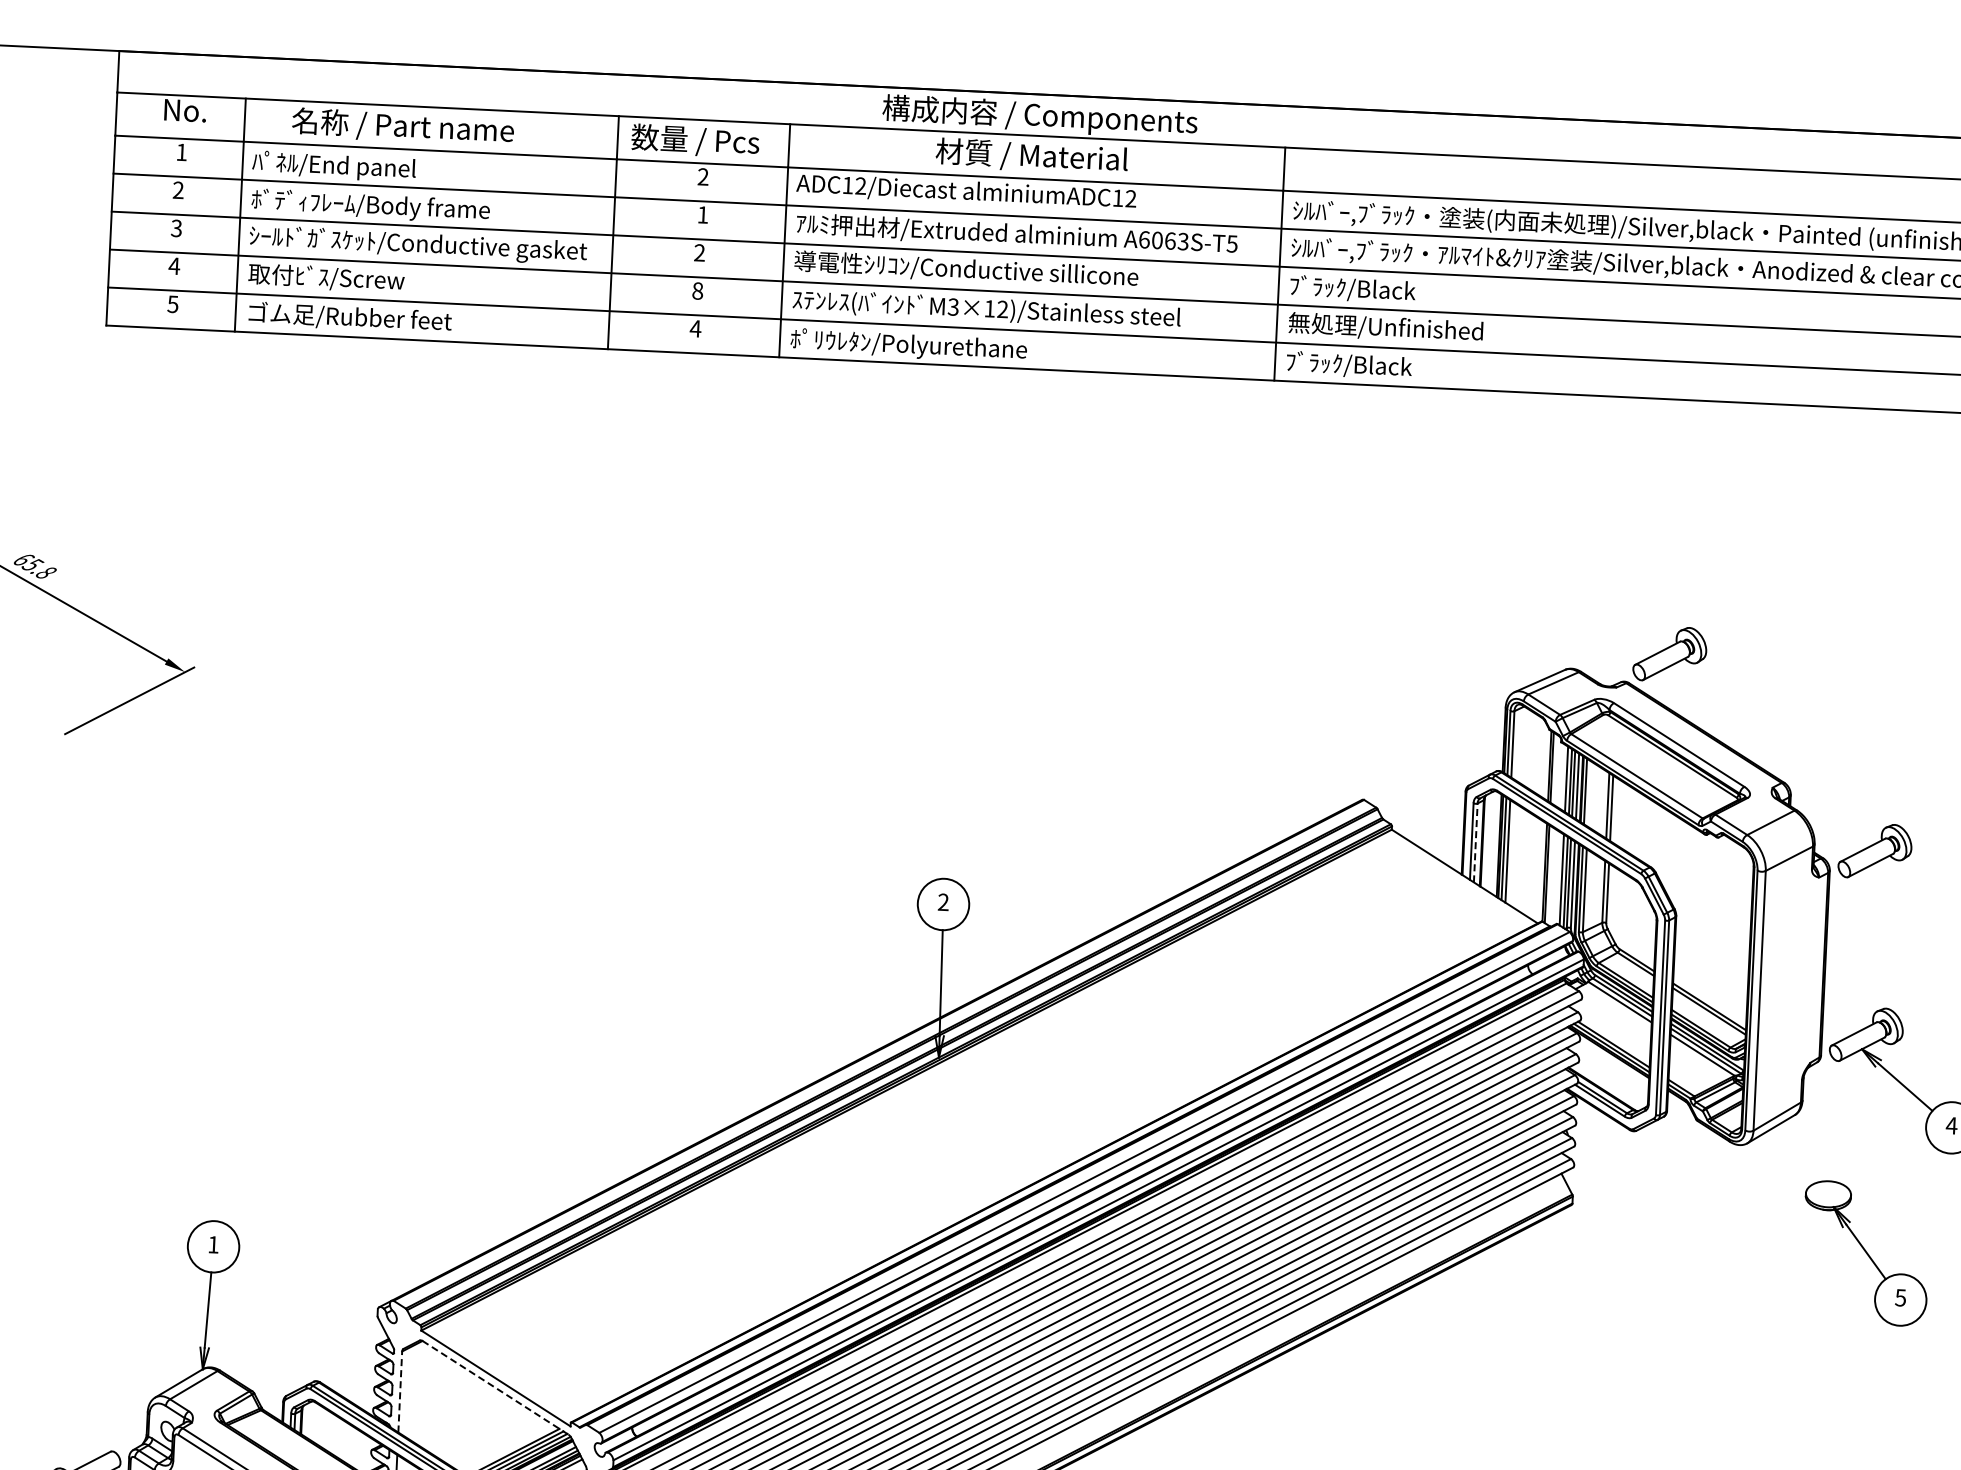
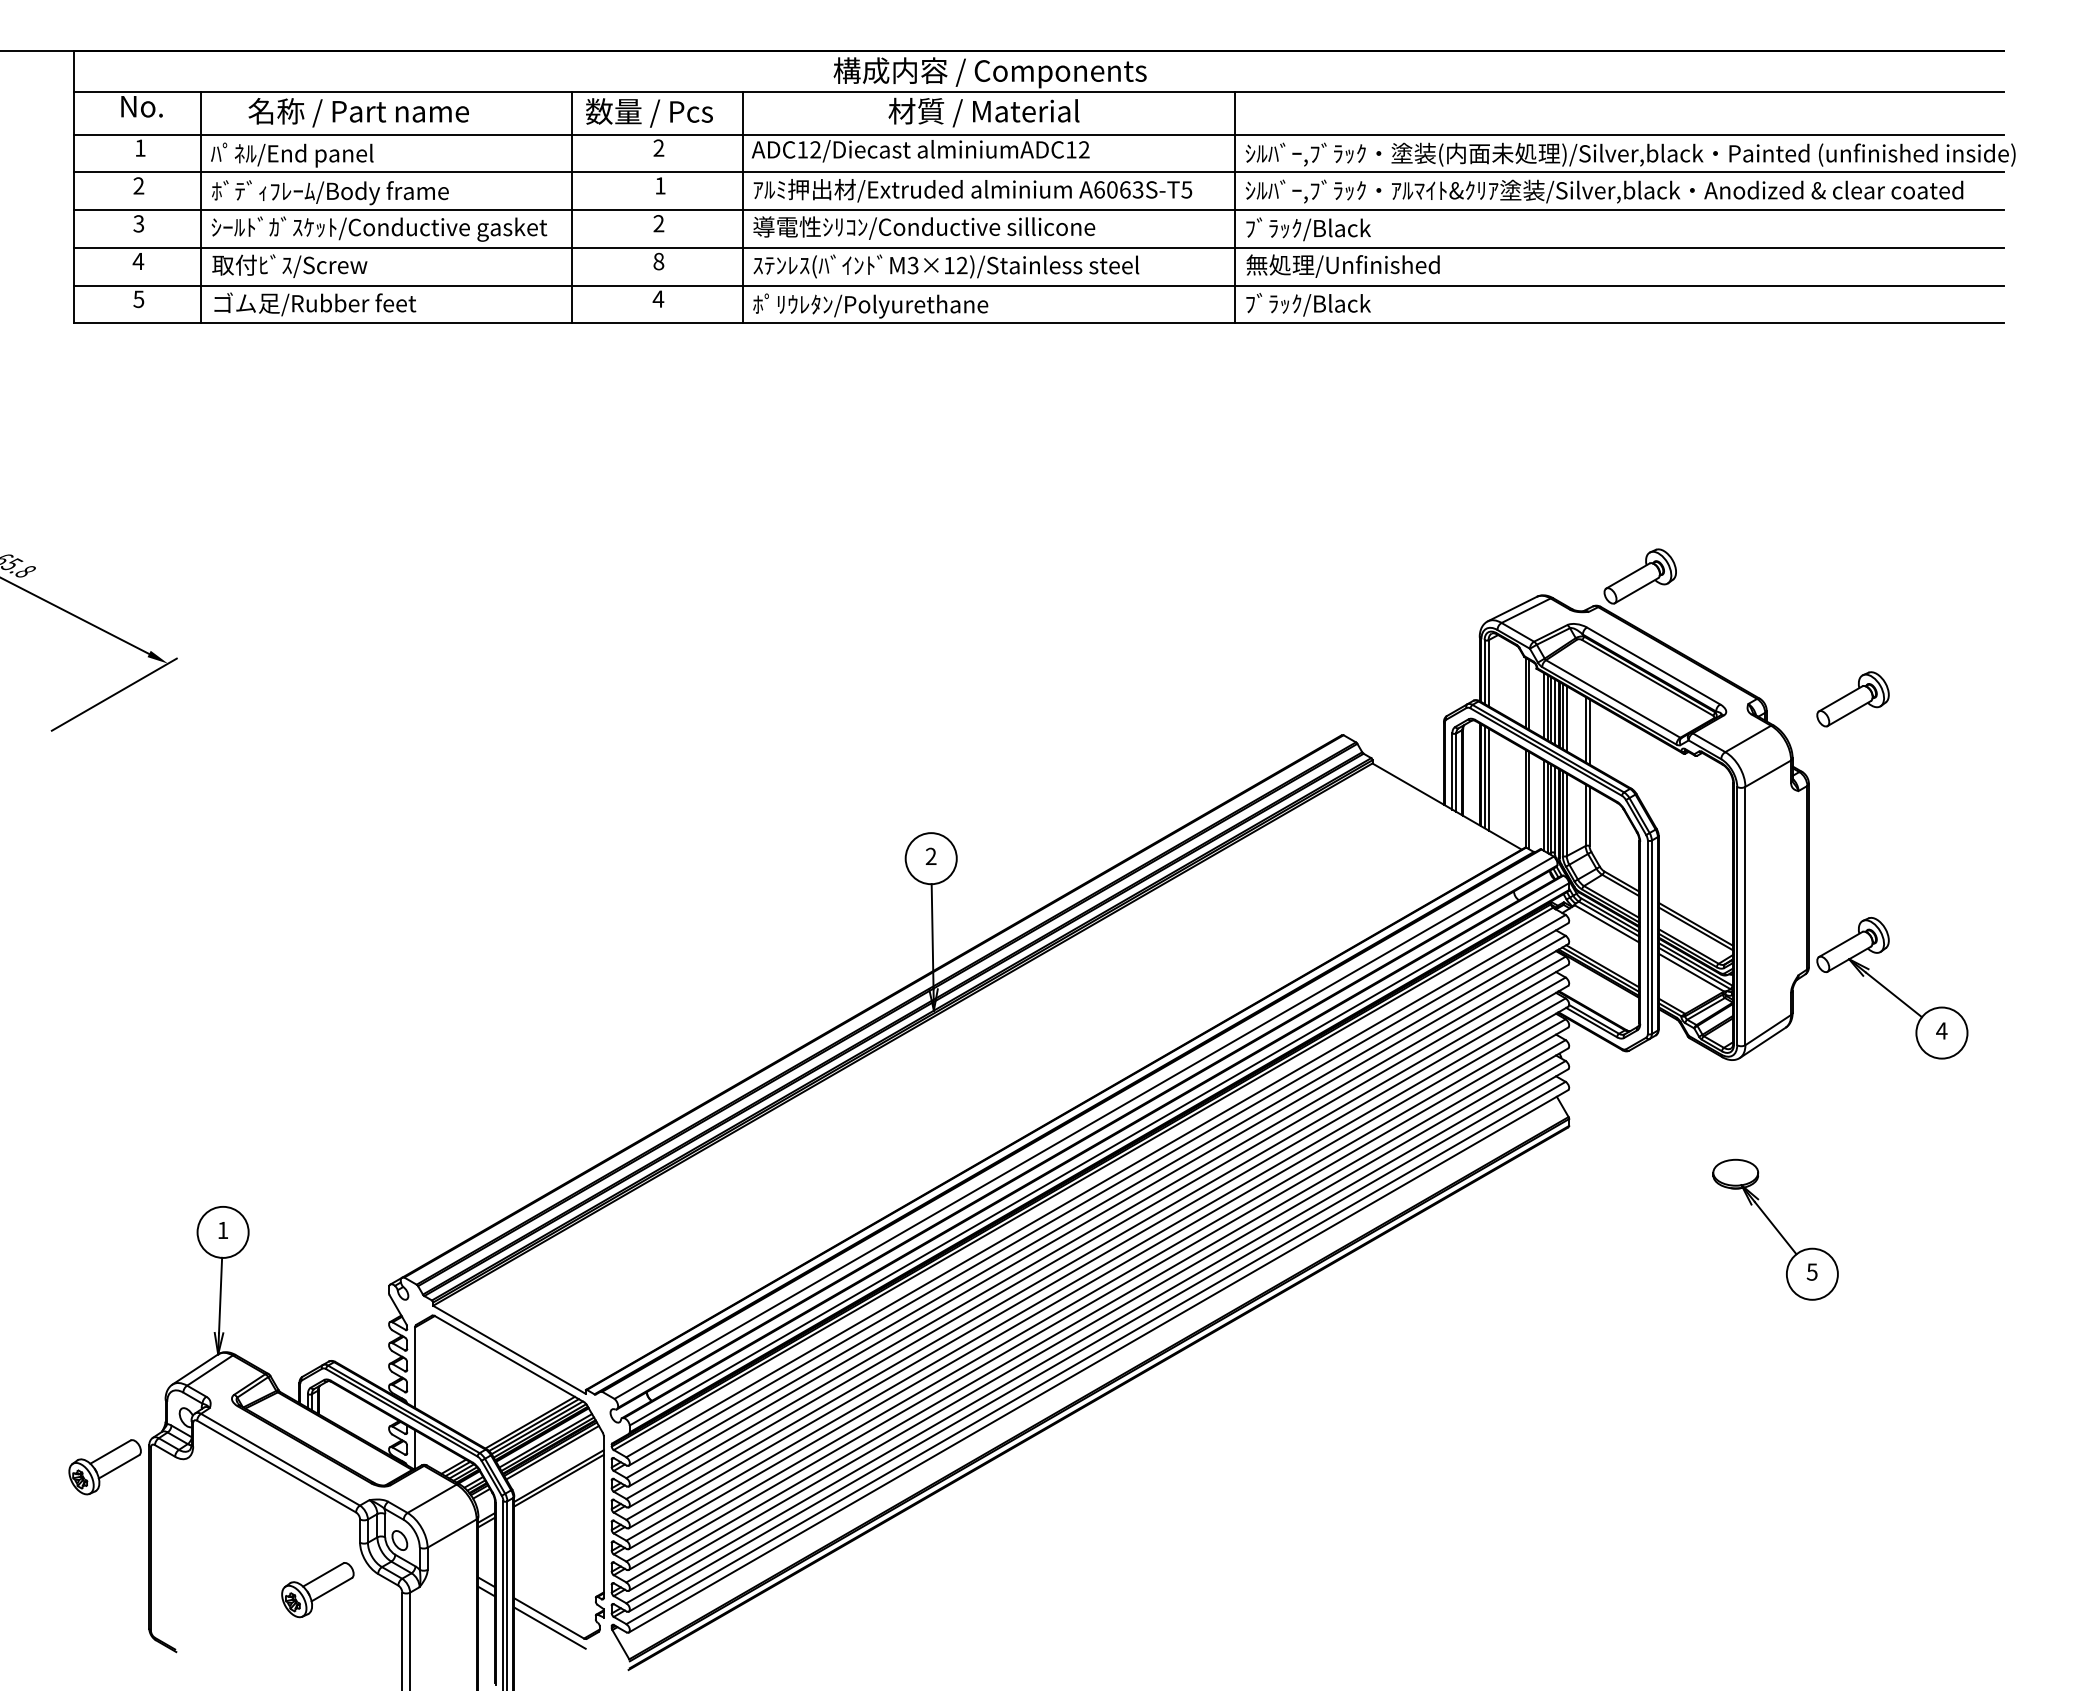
line: (1589, 793) -> (1566, 718), added
line: (1475, 842) -> (1456, 772), dashed -> solid
part: (1874, 851) -> (1852, 699), moved
part: (1865, 1253) -> (1775, 1229), moved
line: (495, 1388) -> (509, 1359), dashed -> solid
line: (400, 1391) -> (415, 1367), dashed -> solid

